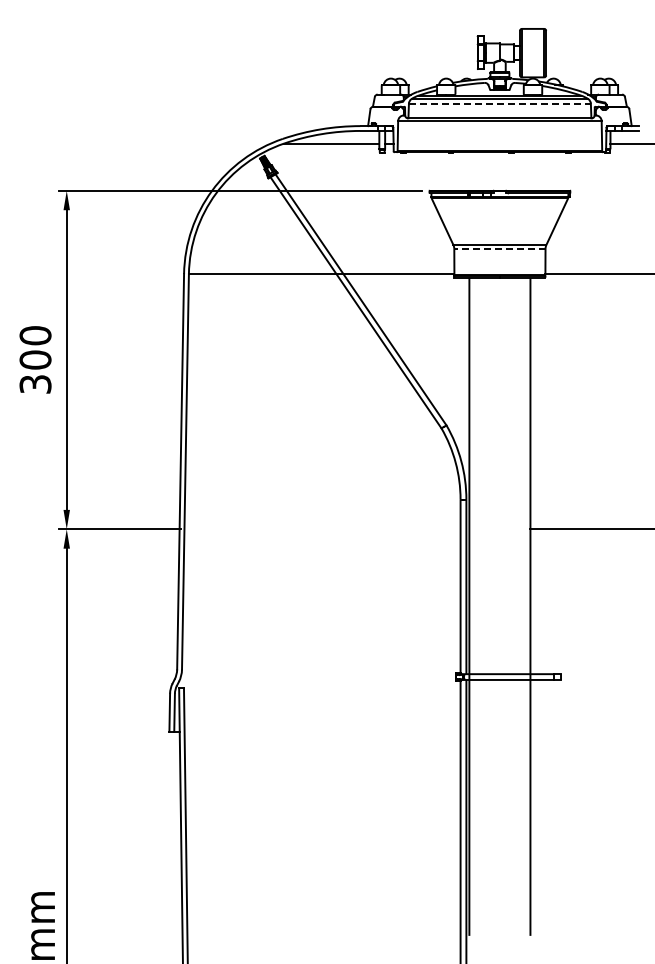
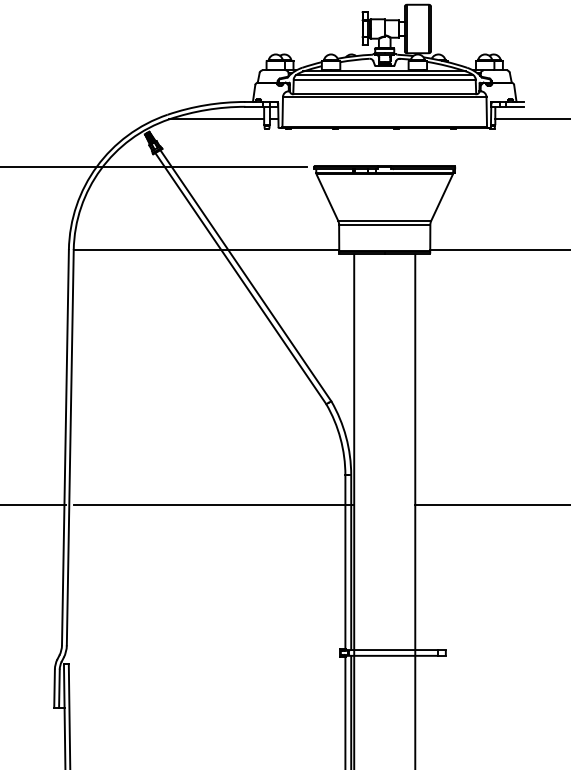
line: (499, 103) -> (384, 79), dashed -> solid
line: (499, 249) -> (384, 225), dashed -> solid
line: (328, 529) -> (213, 505), added

